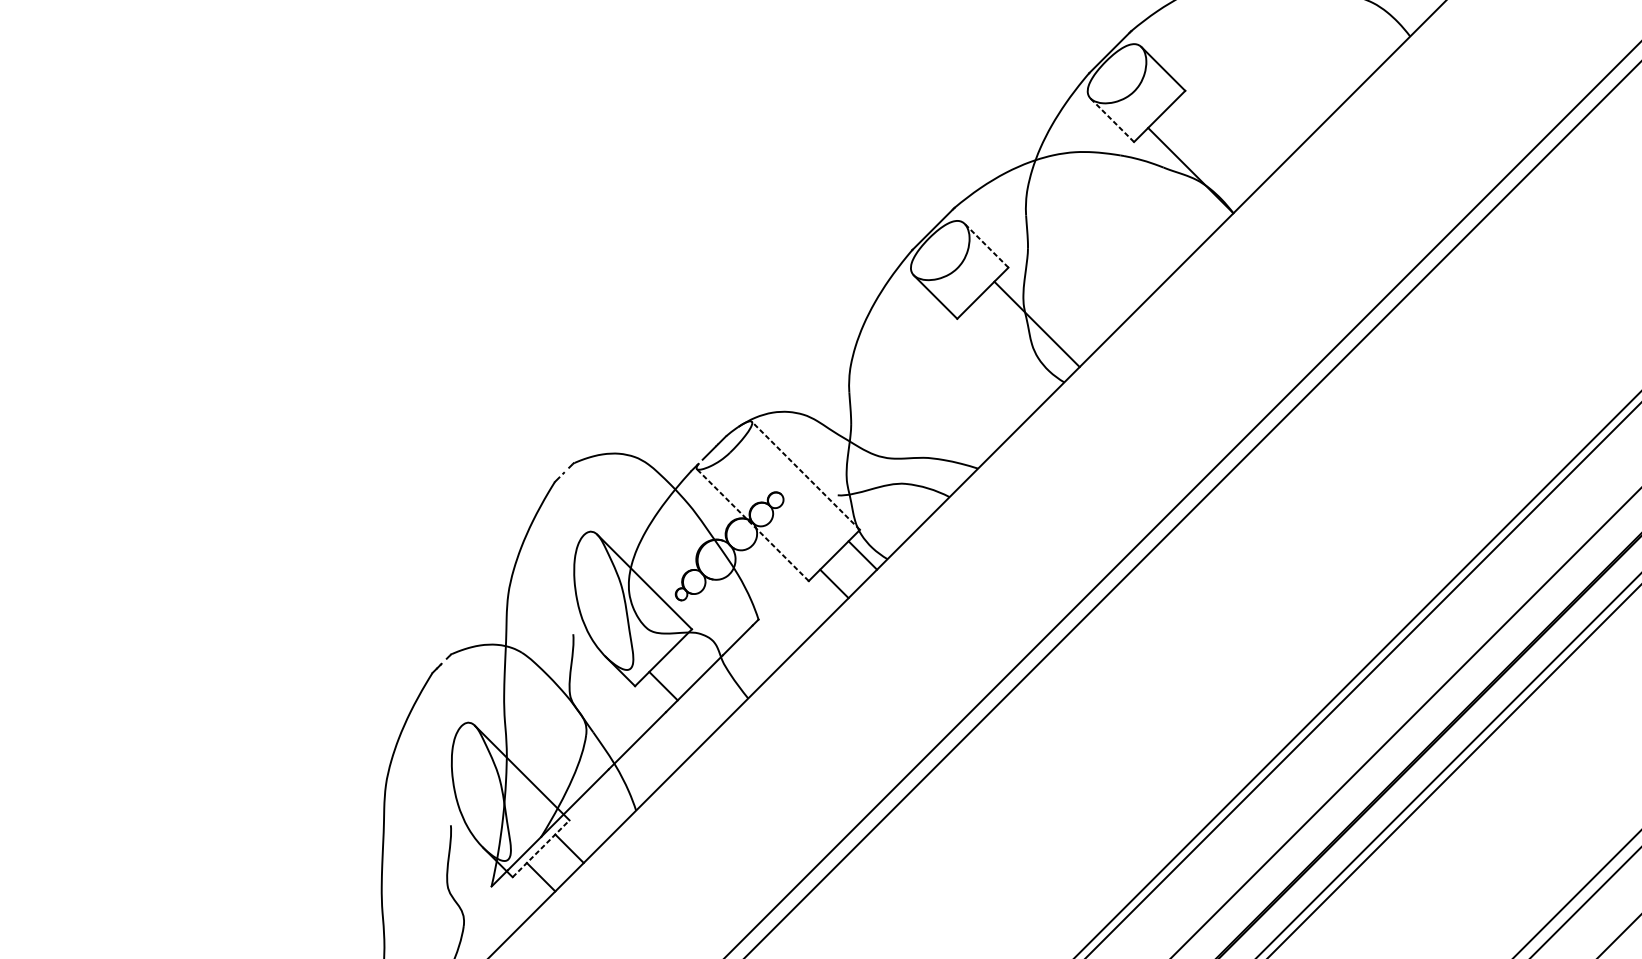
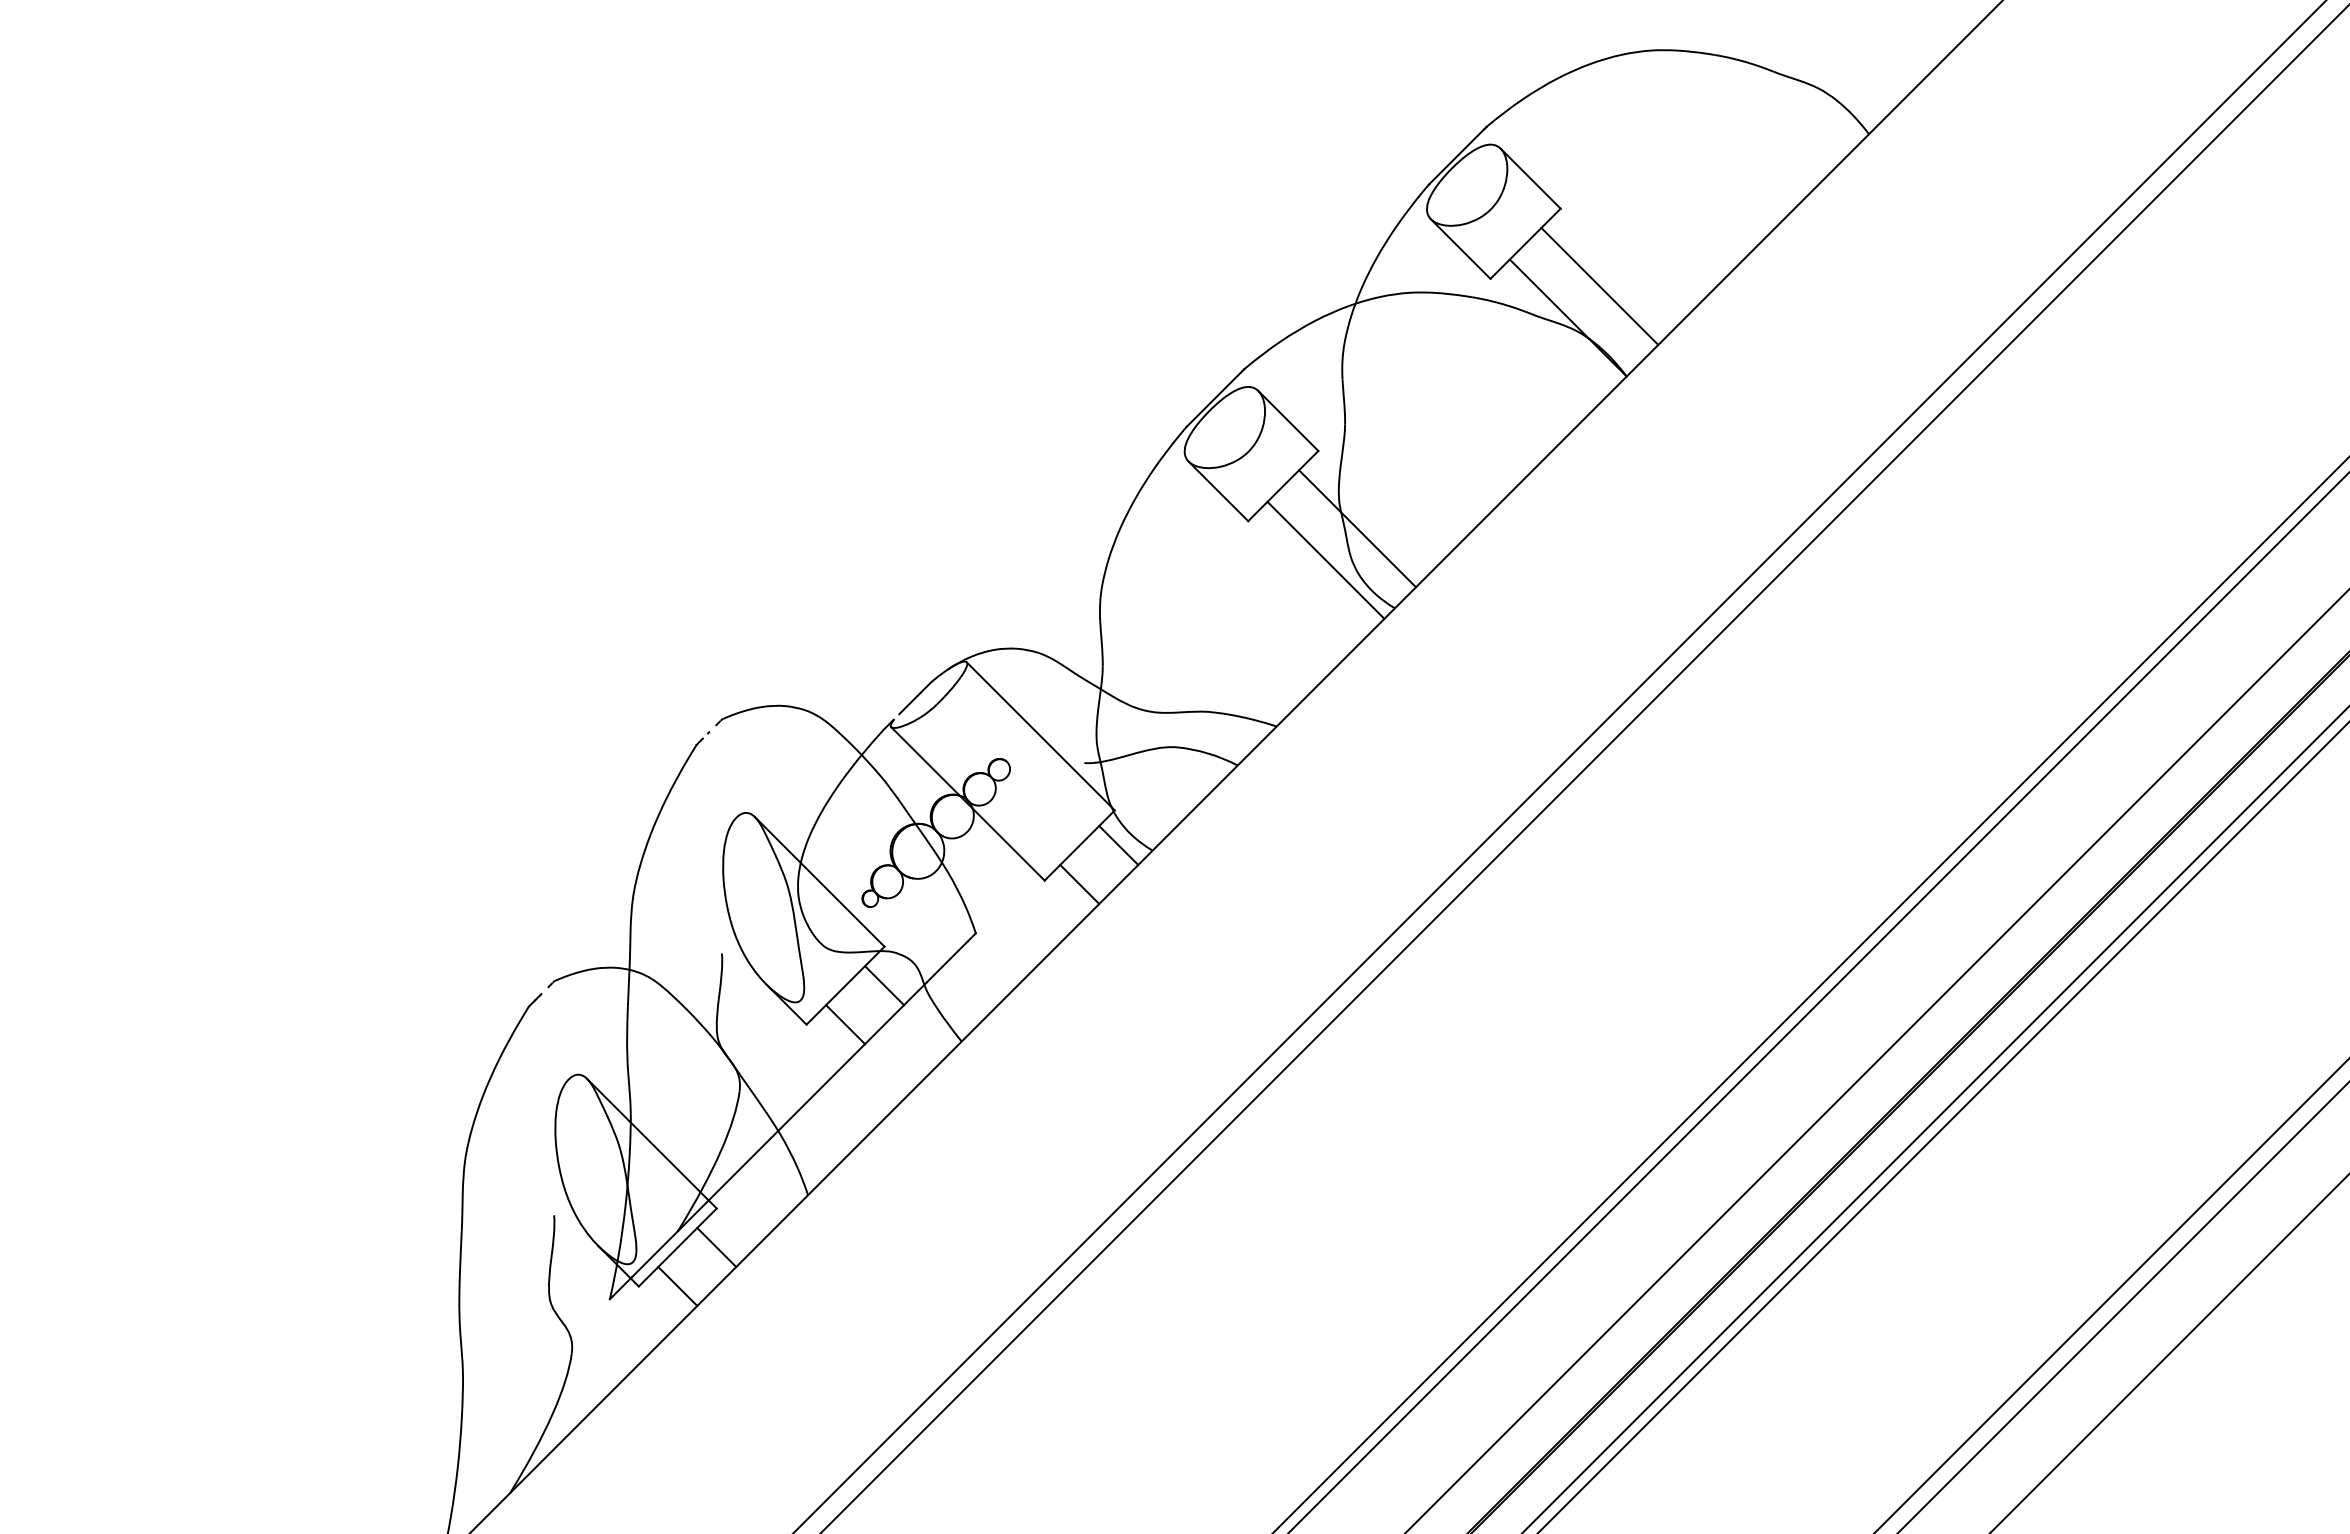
line: (1112, 119) -> (1460, 248), dashed -> solid
line: (1213, 146) -> (1599, 285), added
line: (986, 245) -> (1288, 420), dashed -> solid
line: (1013, 346) -> (1325, 559), added
line: (805, 475) -> (1040, 736), dashed -> solid
line: (752, 524) -> (967, 803), dashed -> solid
line: (691, 657) -> (884, 985), added
line: (541, 848) -> (678, 1247), dashed -> solid

